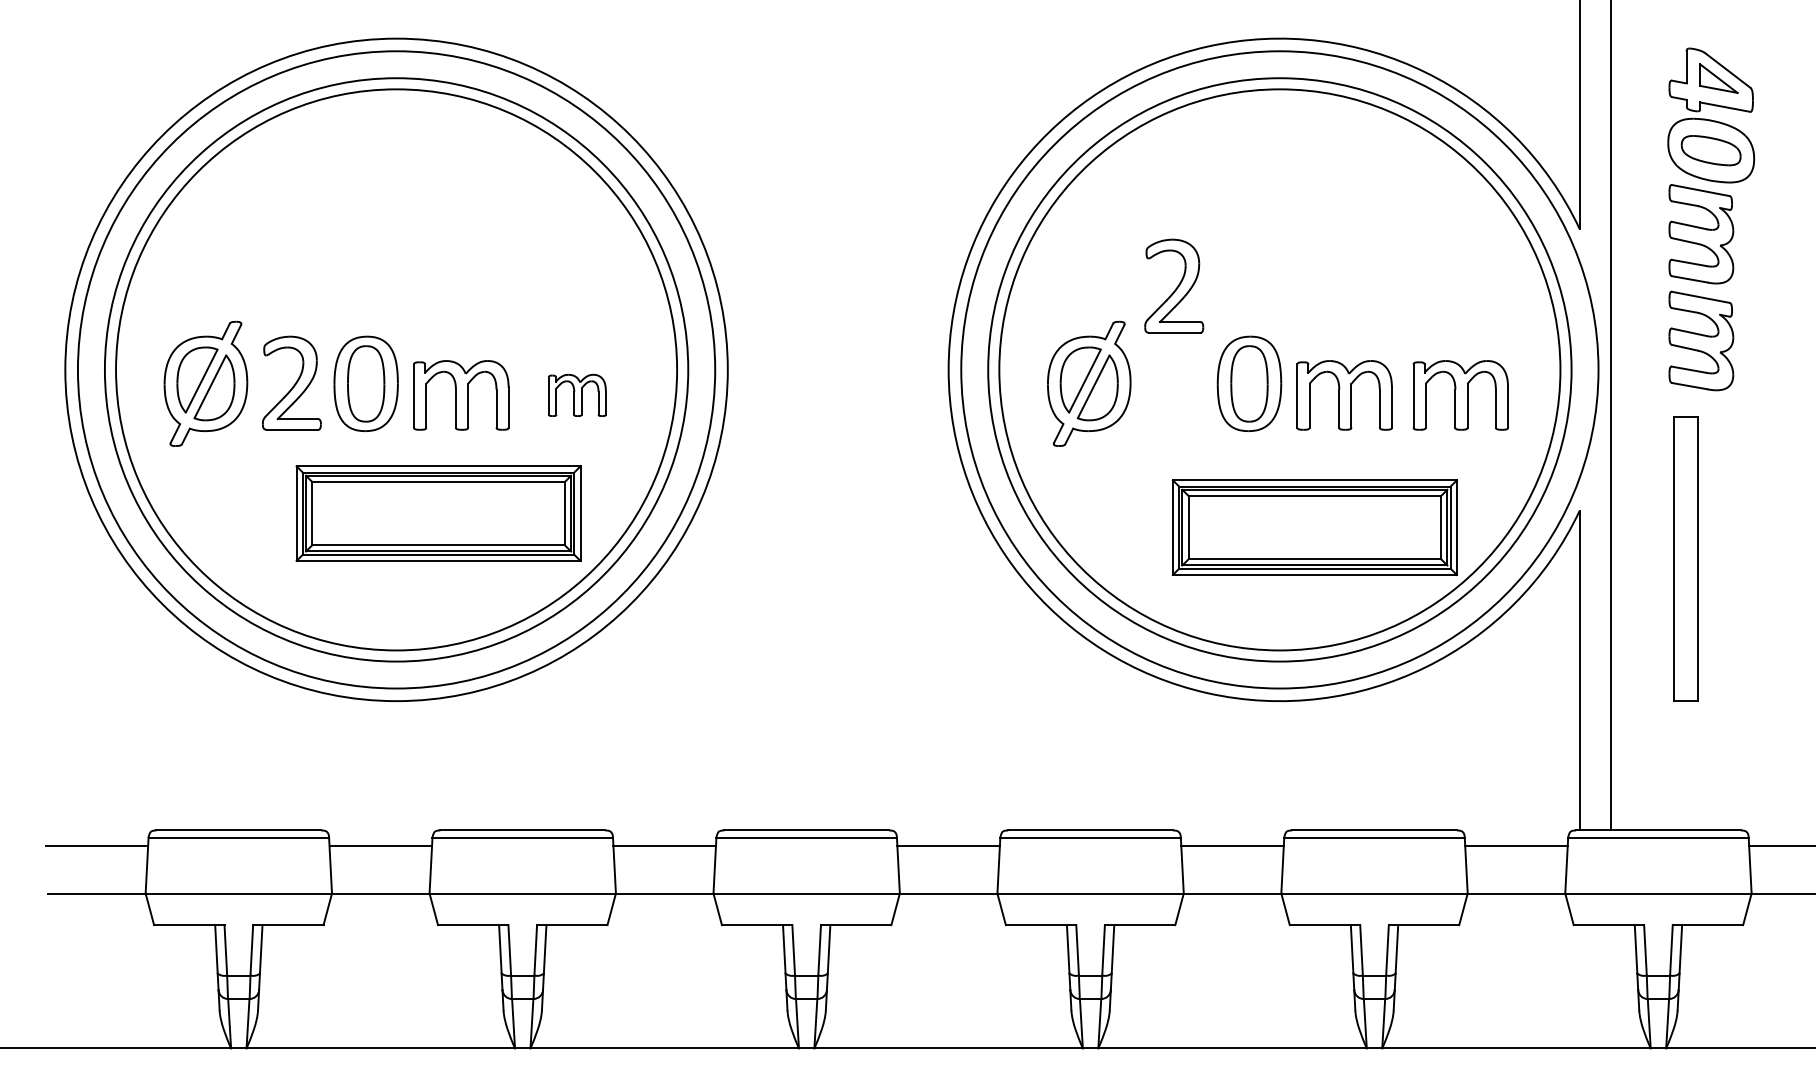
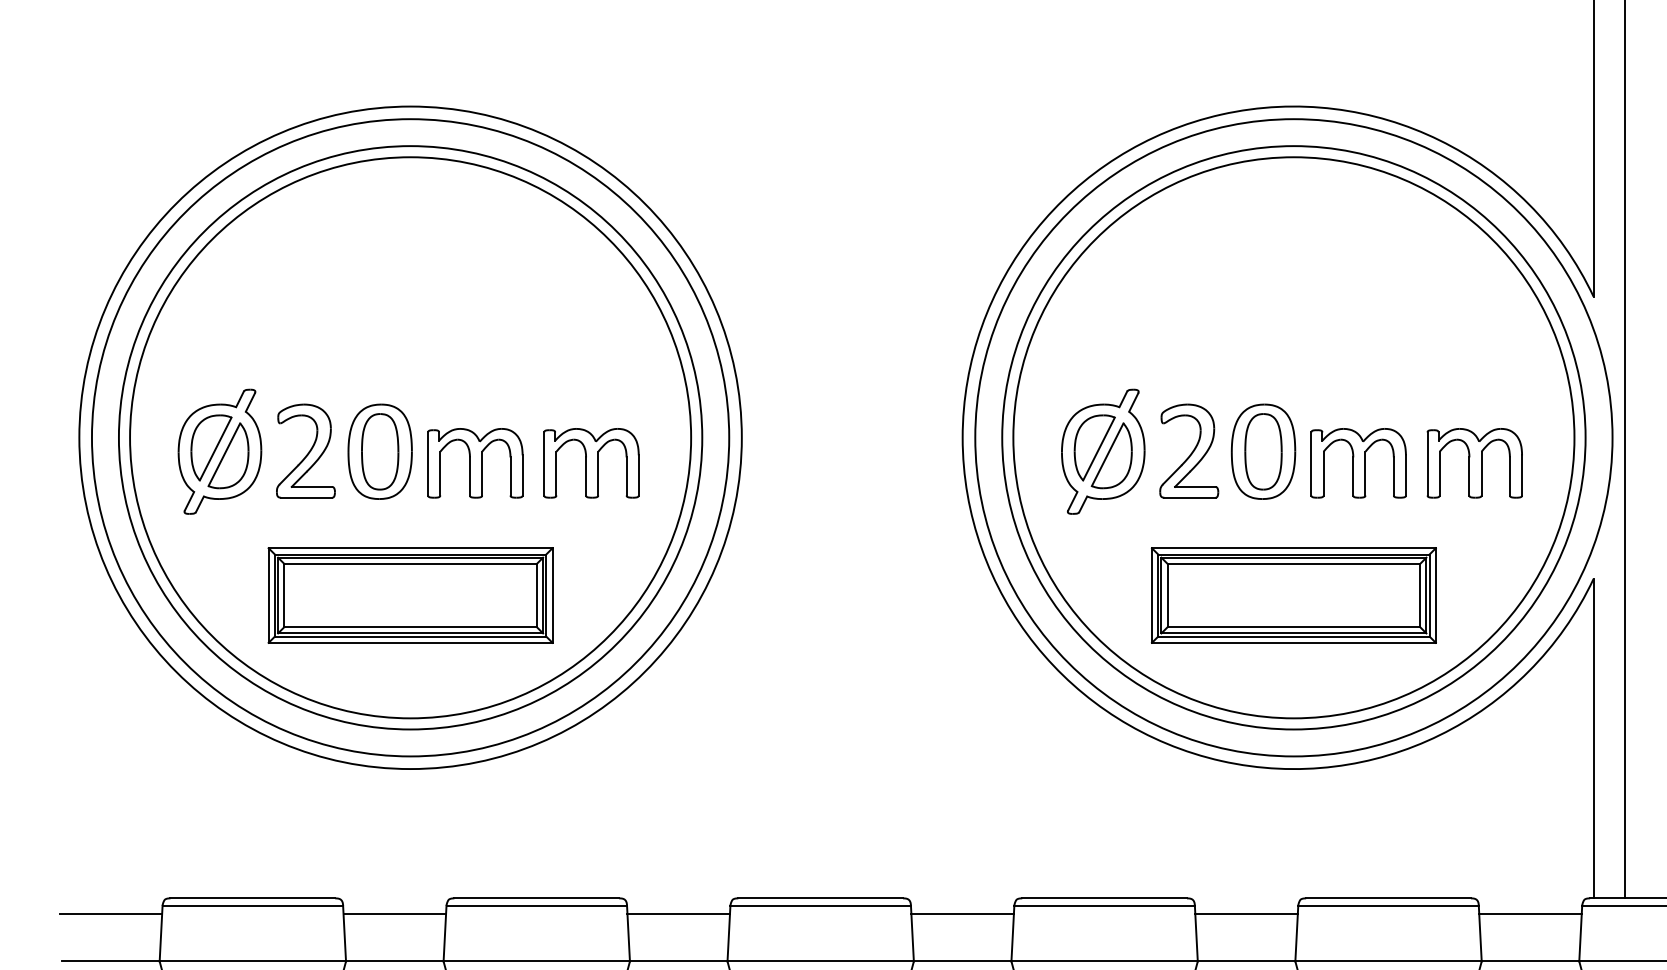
part: (1174, 285) -> (1189, 450), moved
part: (577, 395) -> (591, 463), size x1.67
part: (438, 513) -> (410, 595), moved
part: (1314, 527) -> (1293, 595), moved

